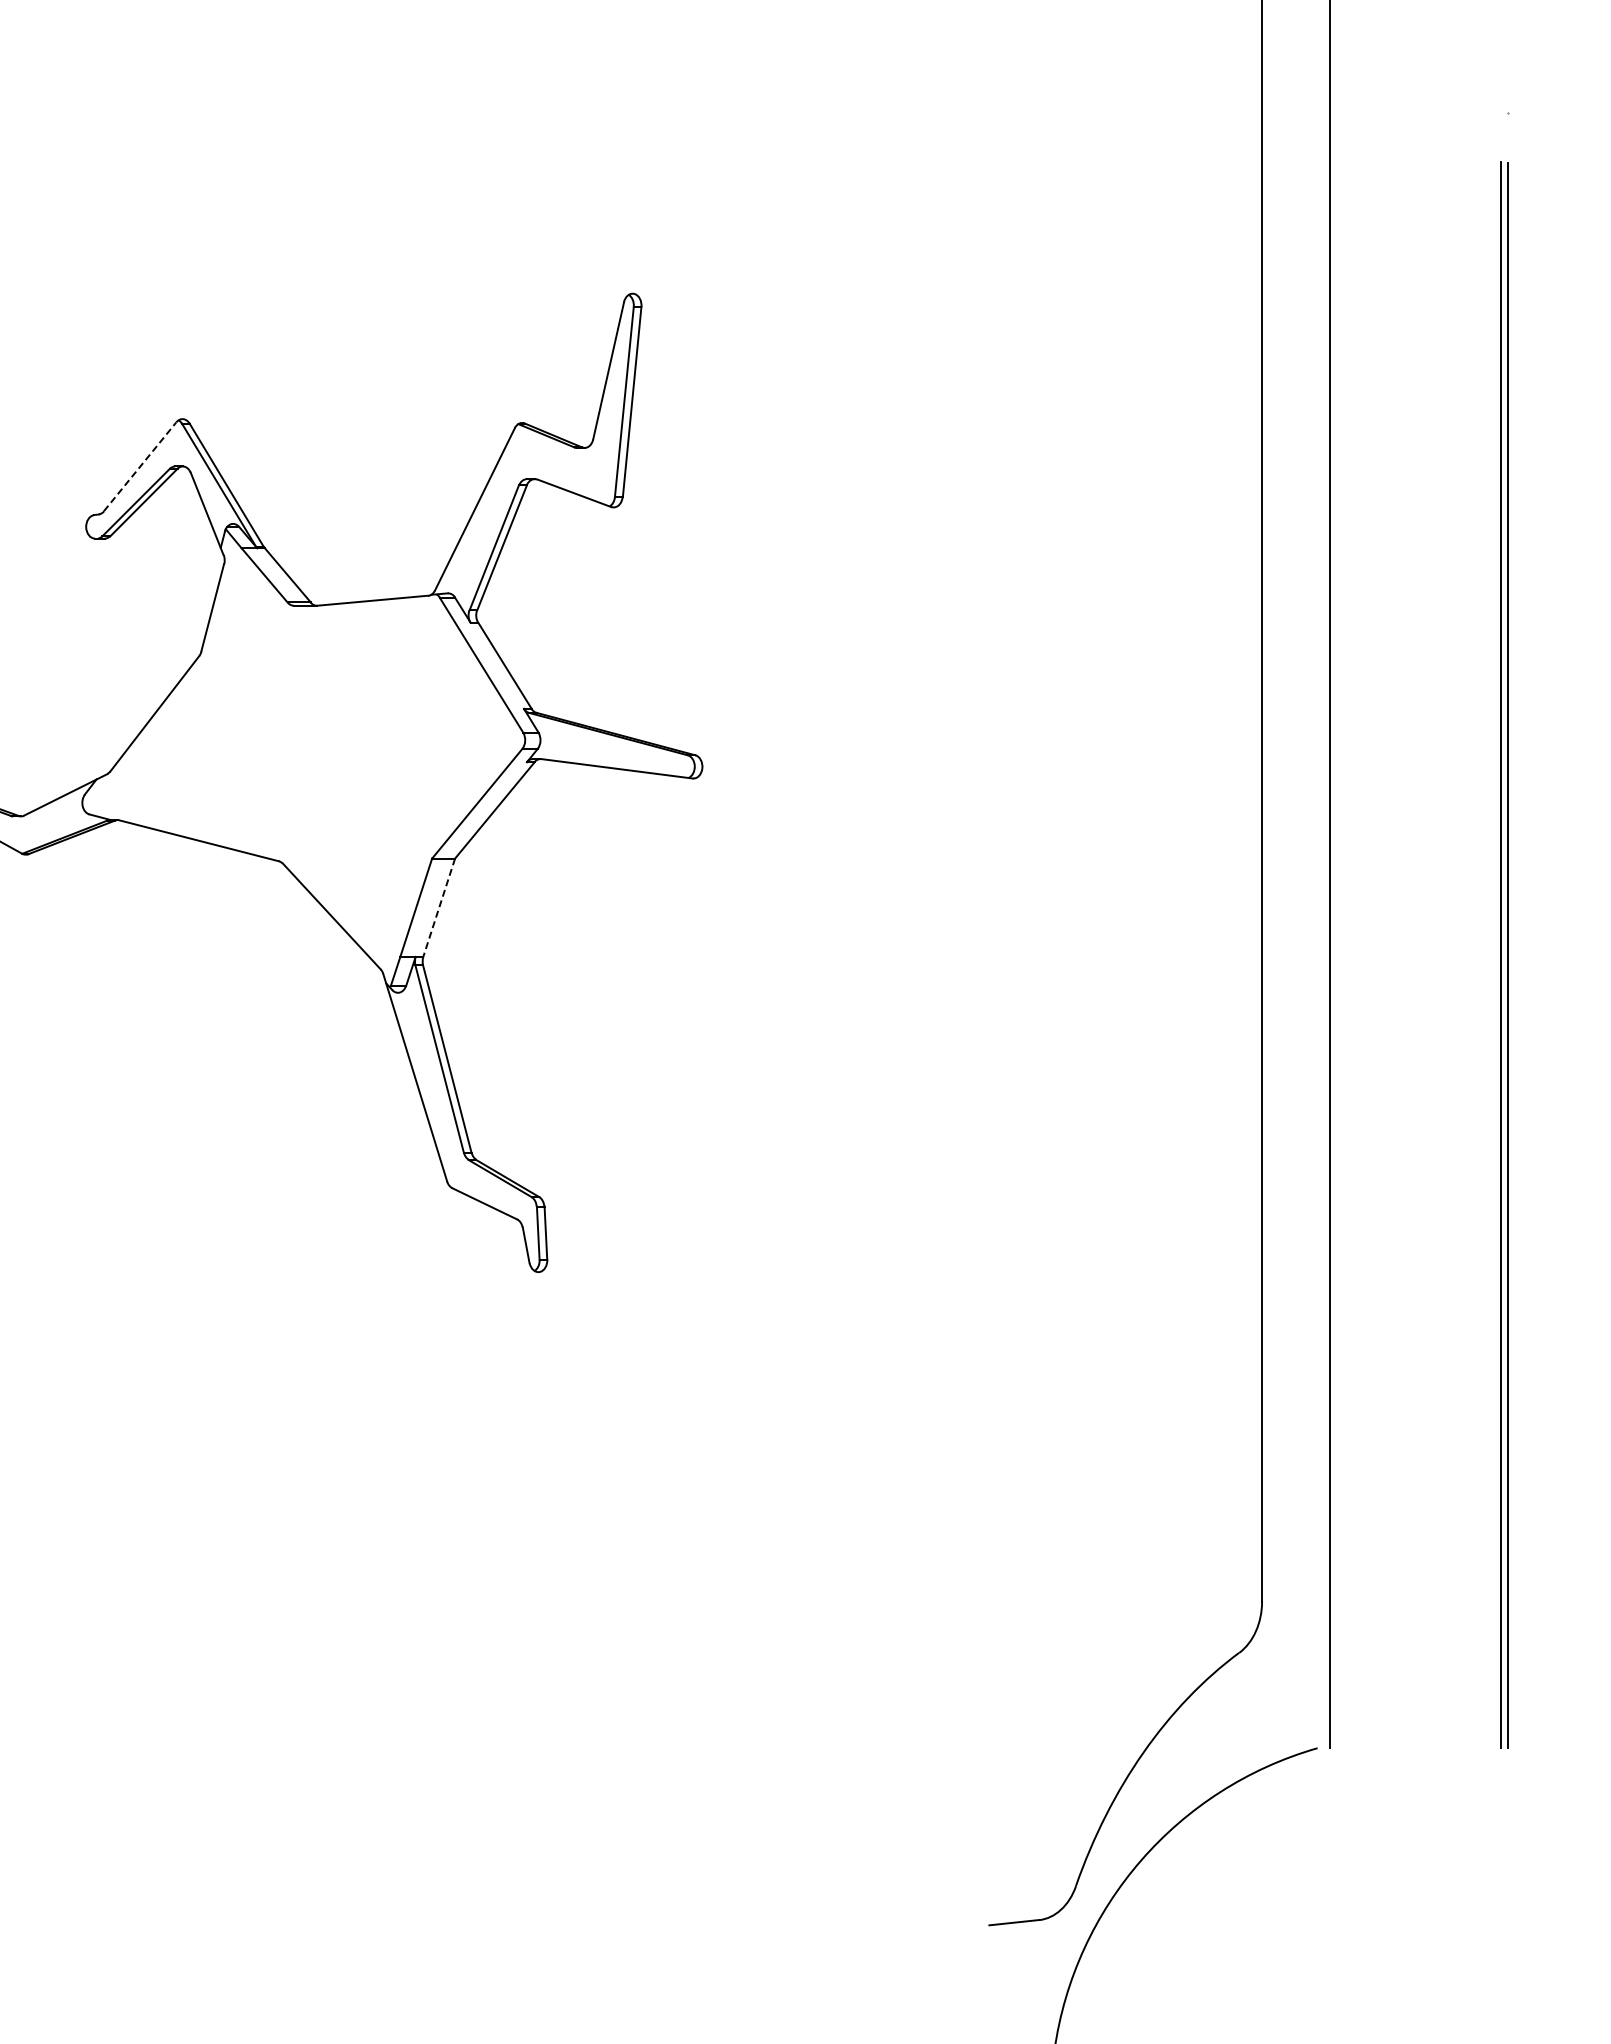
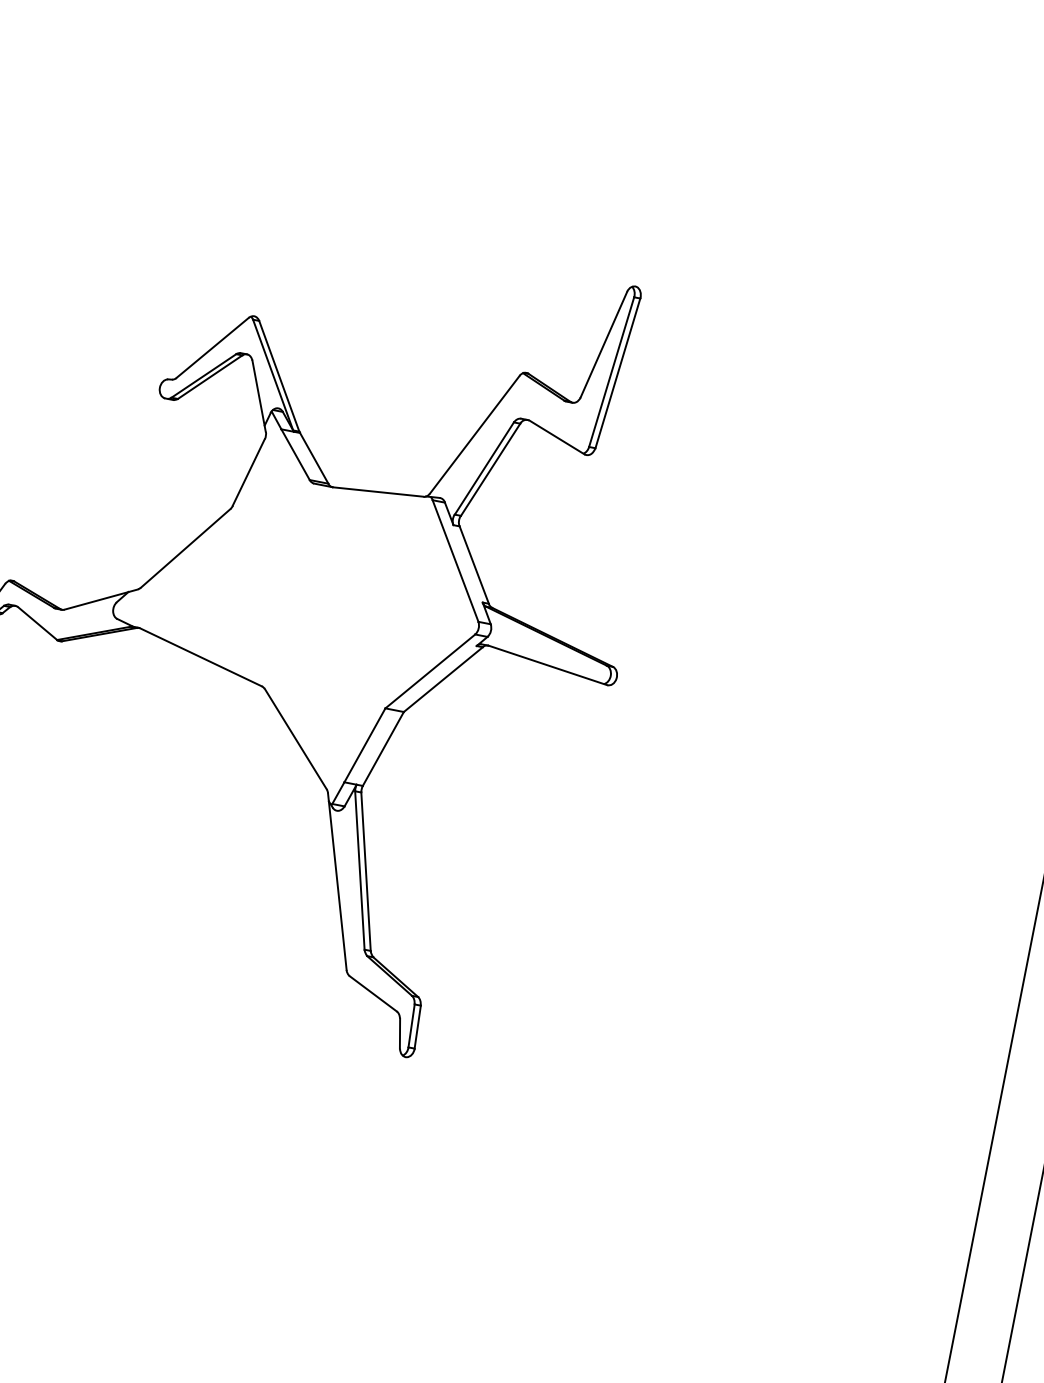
line: (140, 466) -> (213, 347), dashed -> solid
line: (439, 907) -> (383, 748), dashed -> solid

